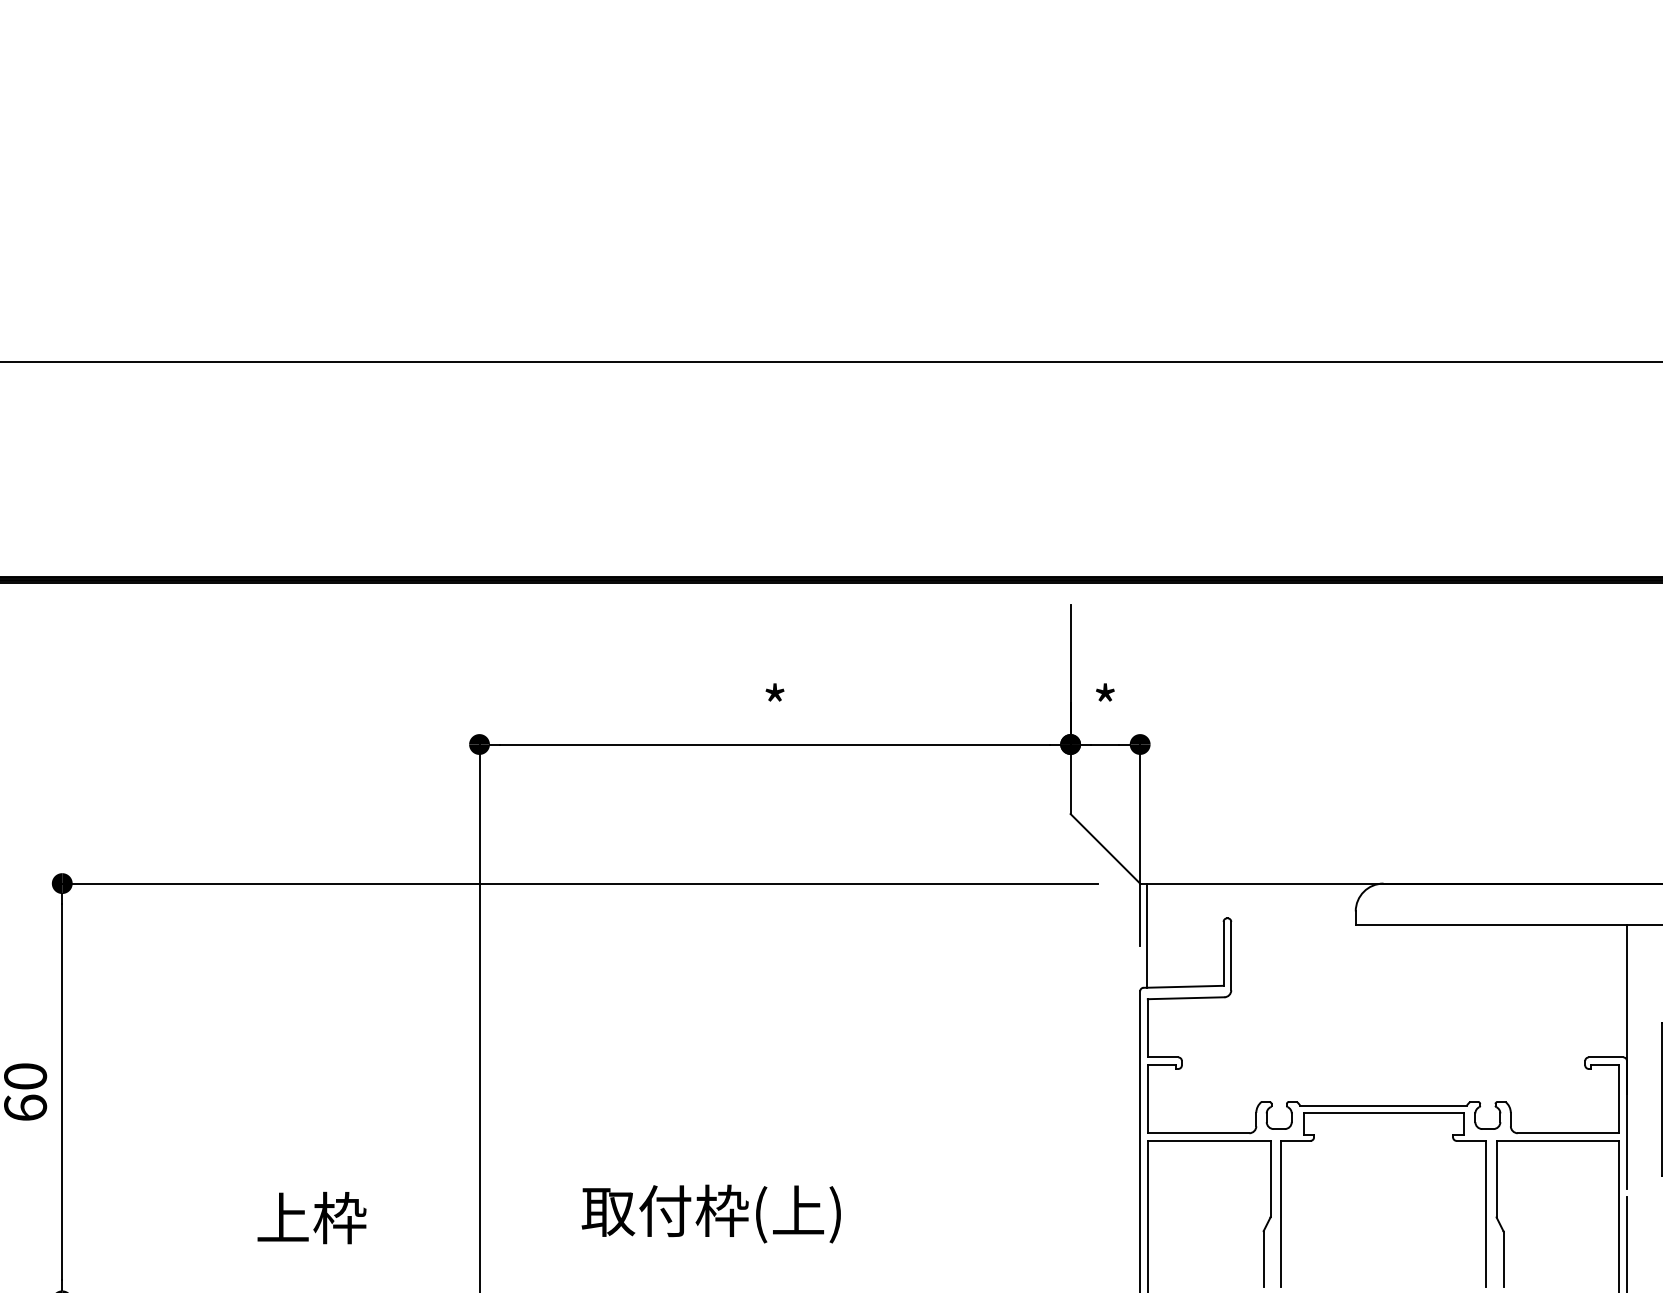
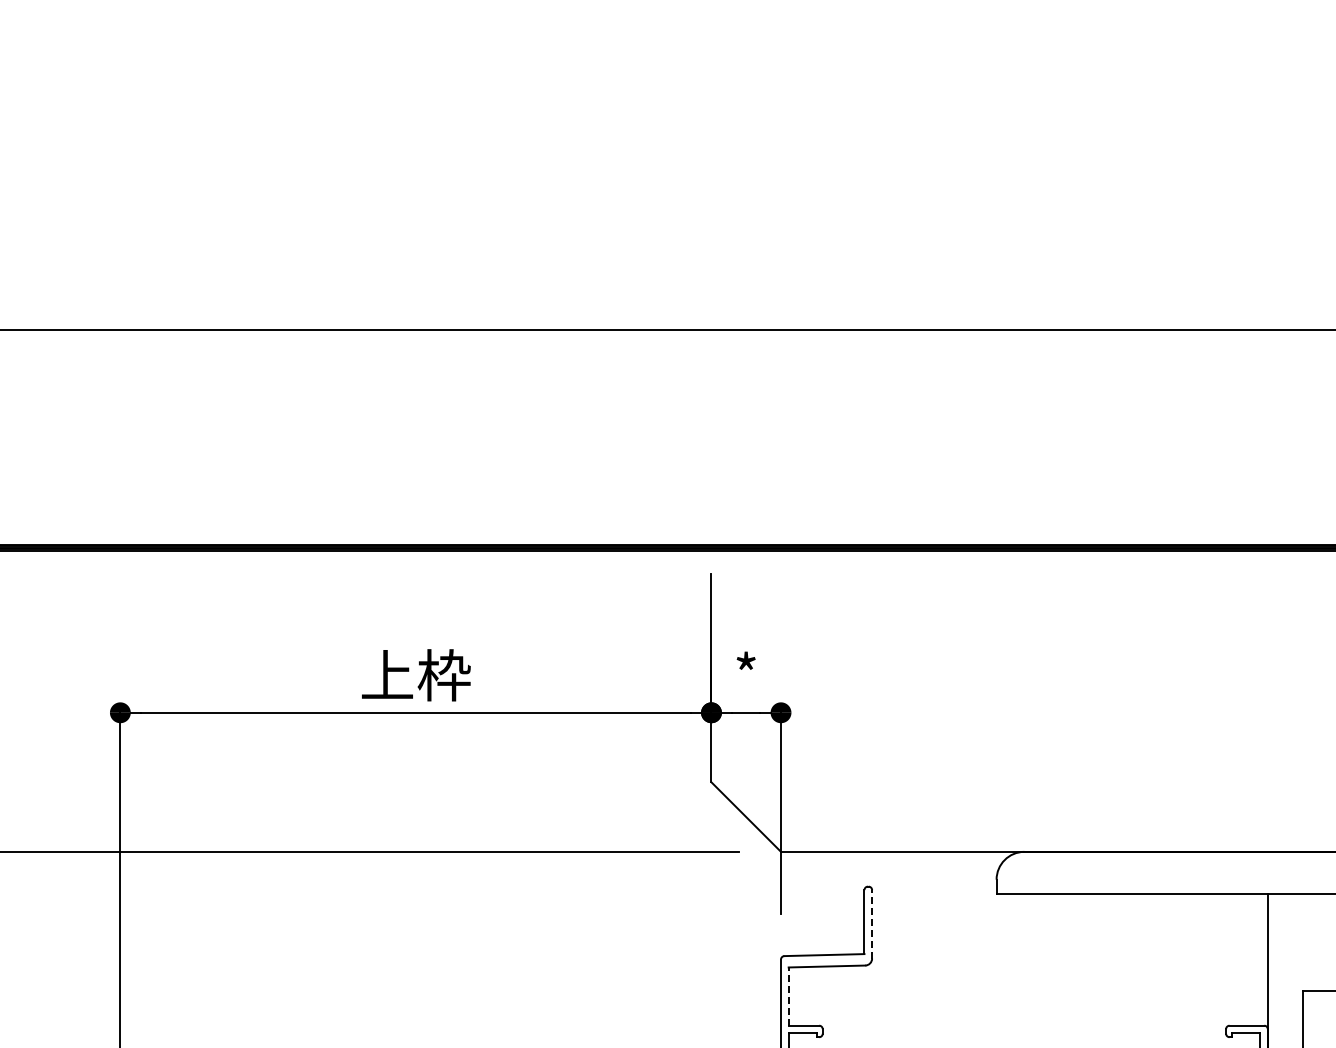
text: (775, 706) -> (416, 674), * -> 上枠
line: (1147, 935) -> (788, 903), removed
line: (1231, 955) -> (872, 923), solid -> dashed
line: (1147, 1027) -> (788, 995), solid -> dashed

